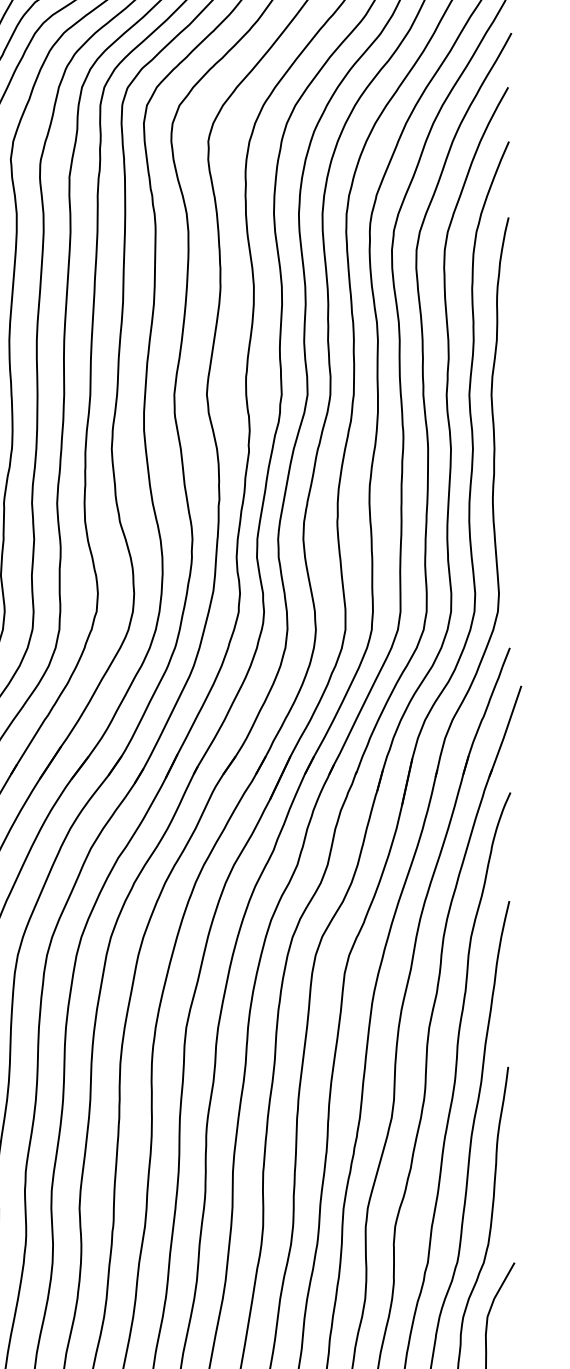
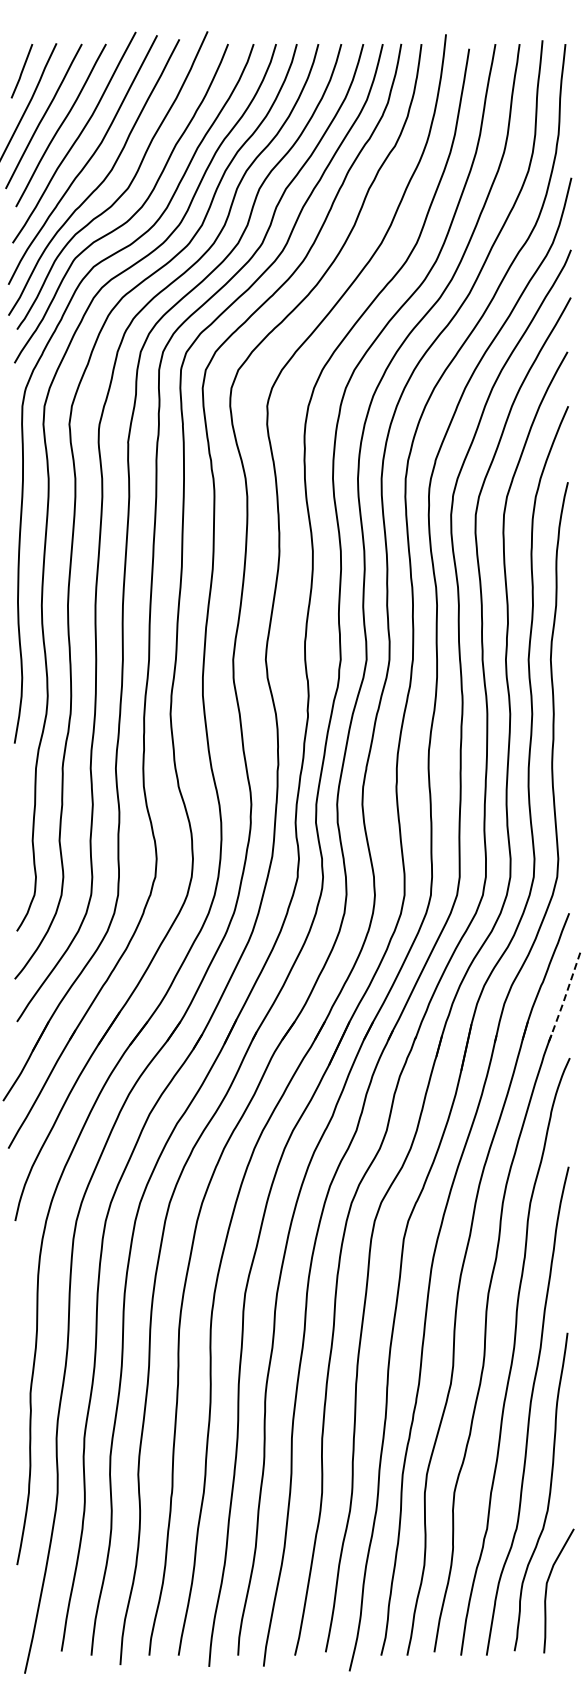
line: (505, 733) -> (564, 998), solid -> dashed

